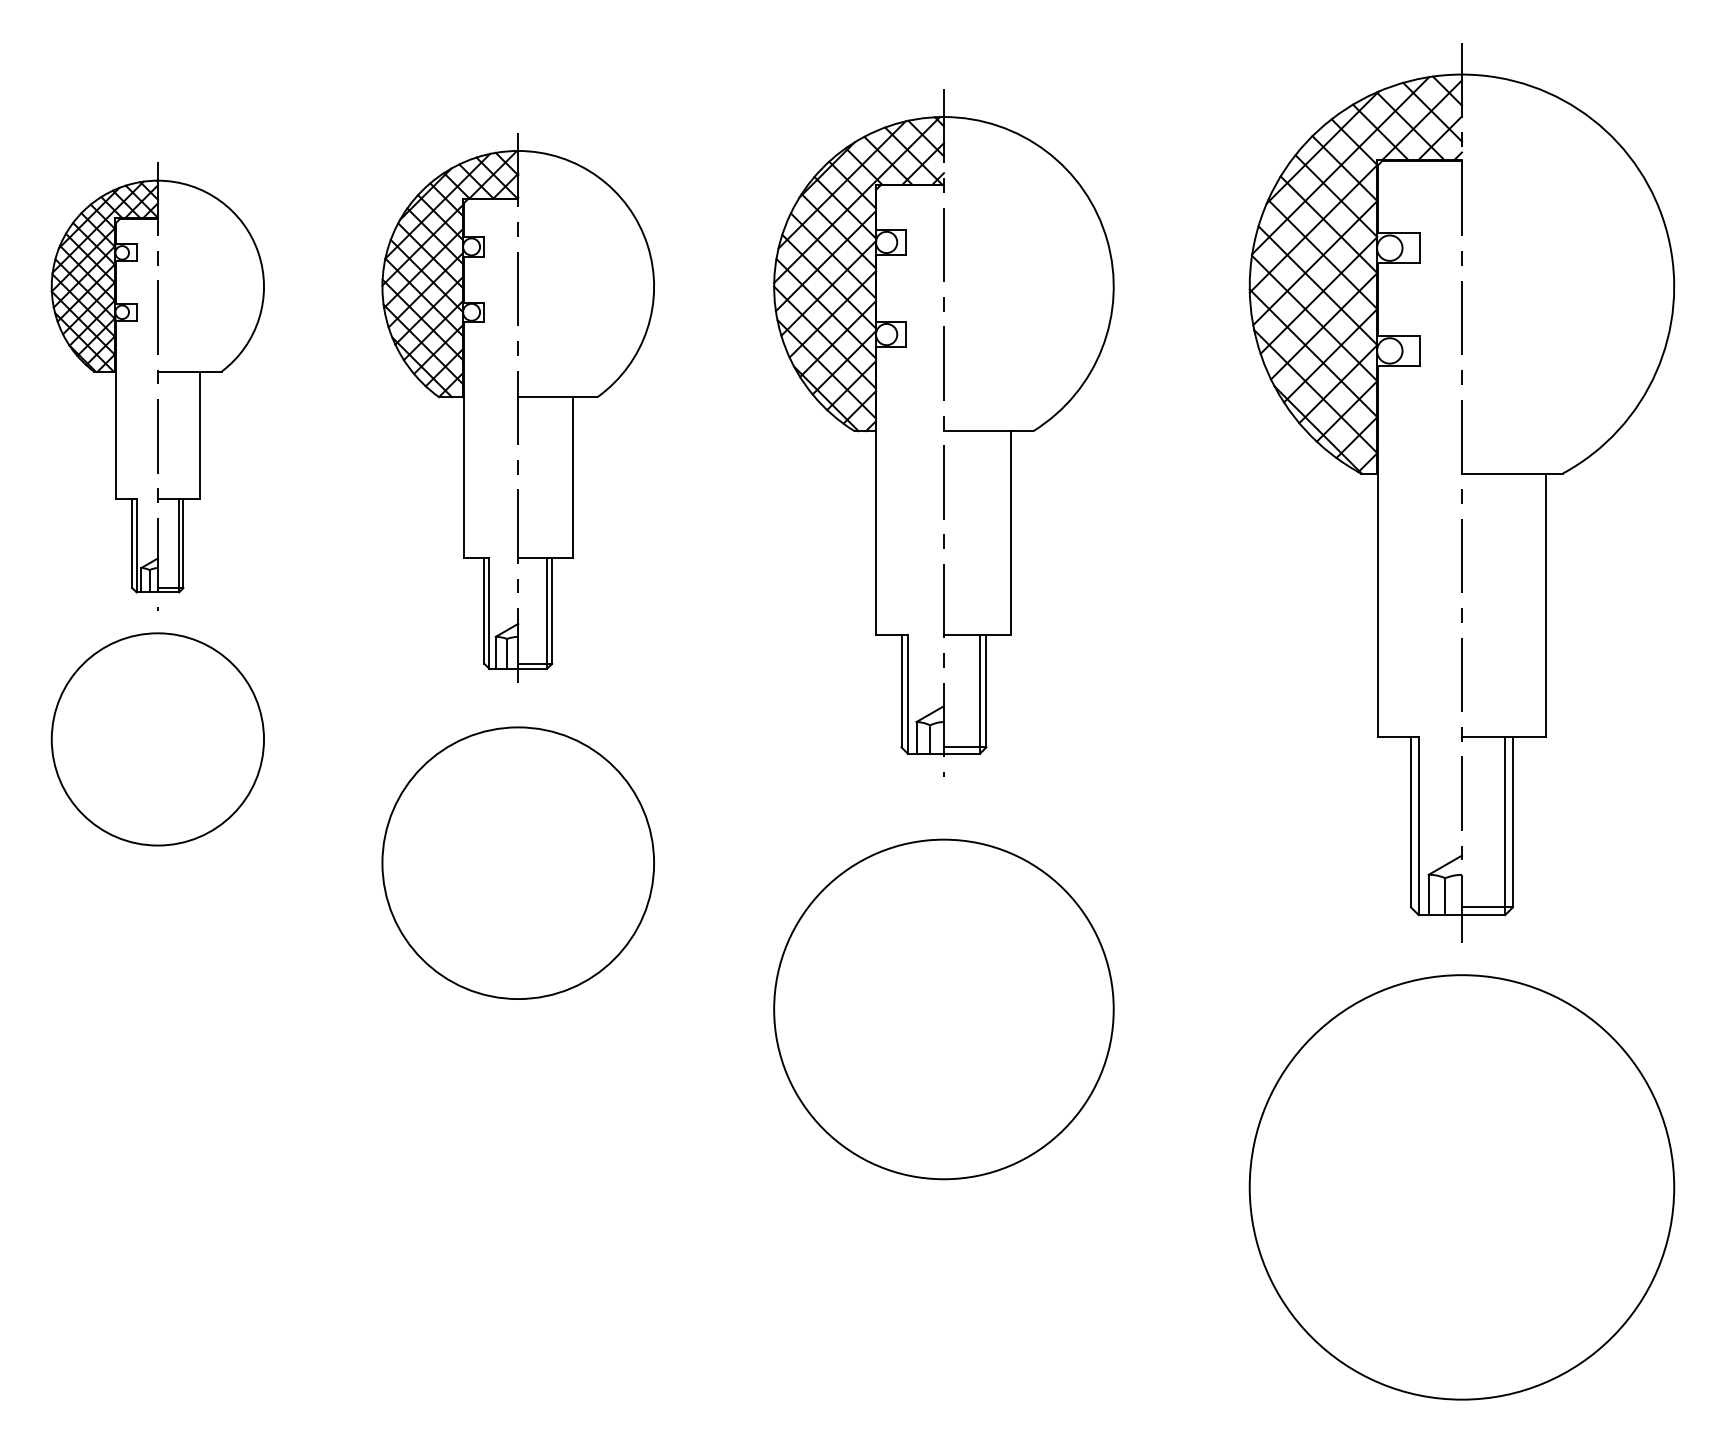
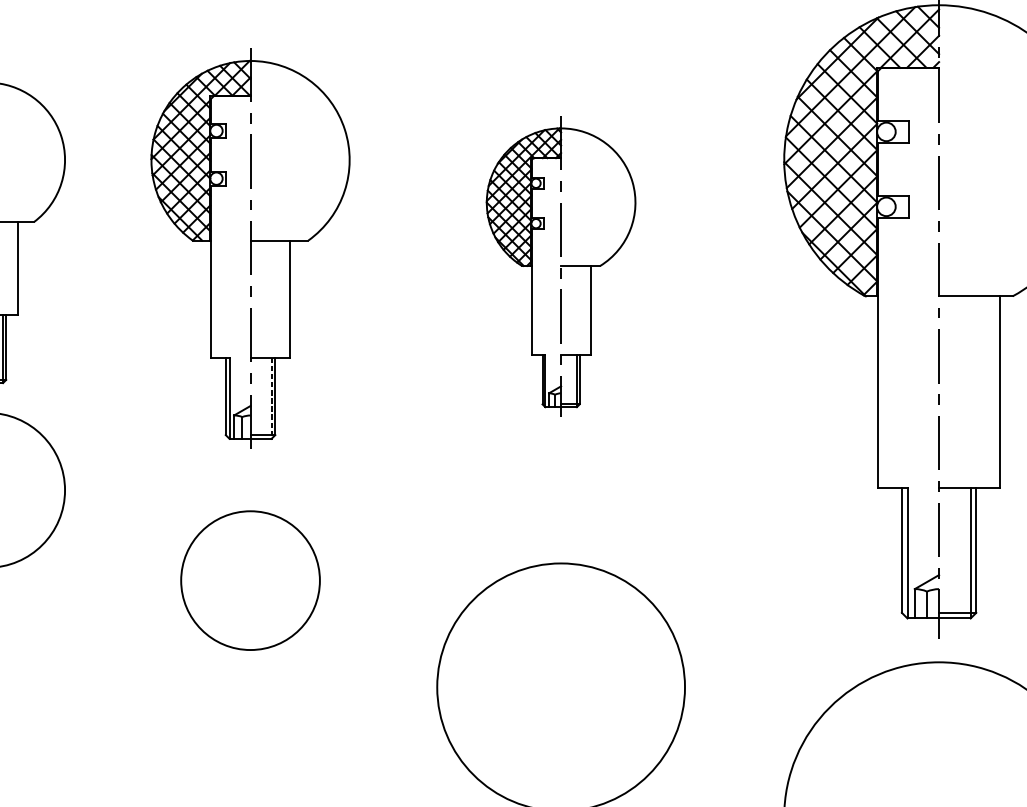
part: (943, 432) -> (560, 266), size x0.6
line: (547, 614) -> (271, 399), solid -> dashed
circle: (518, 863) -> (250, 580), size x0.7

